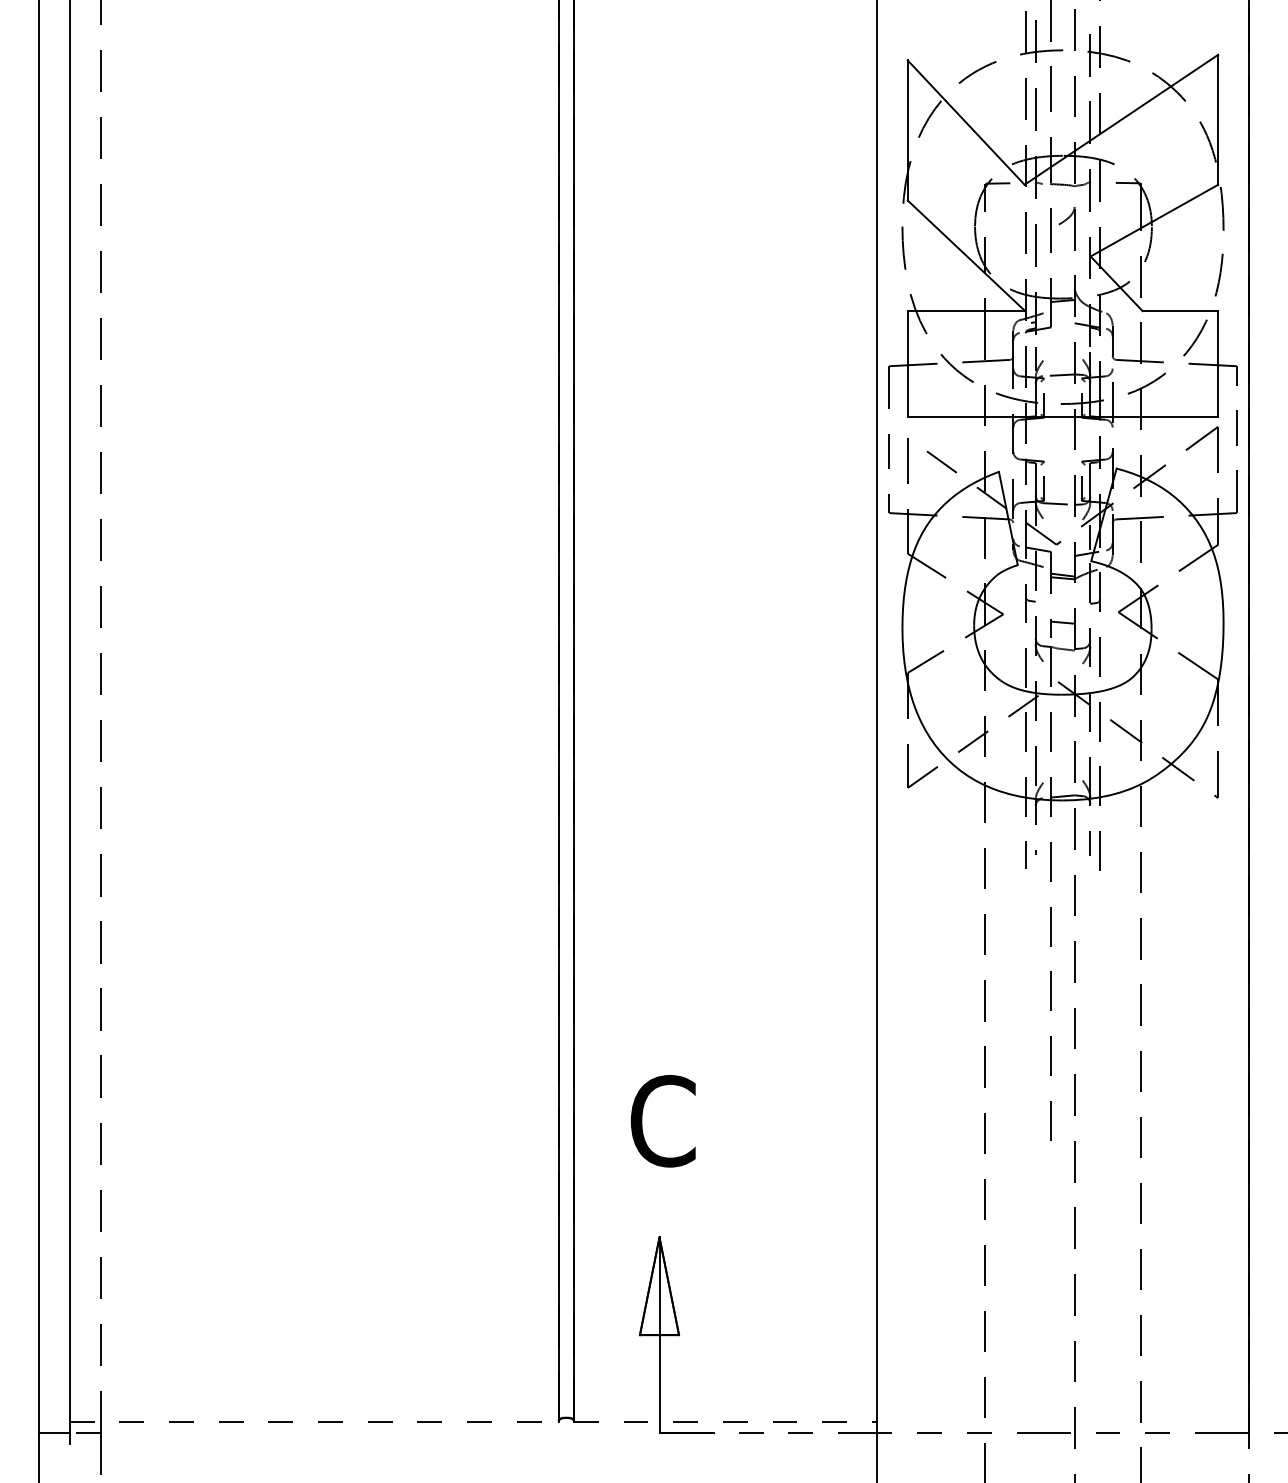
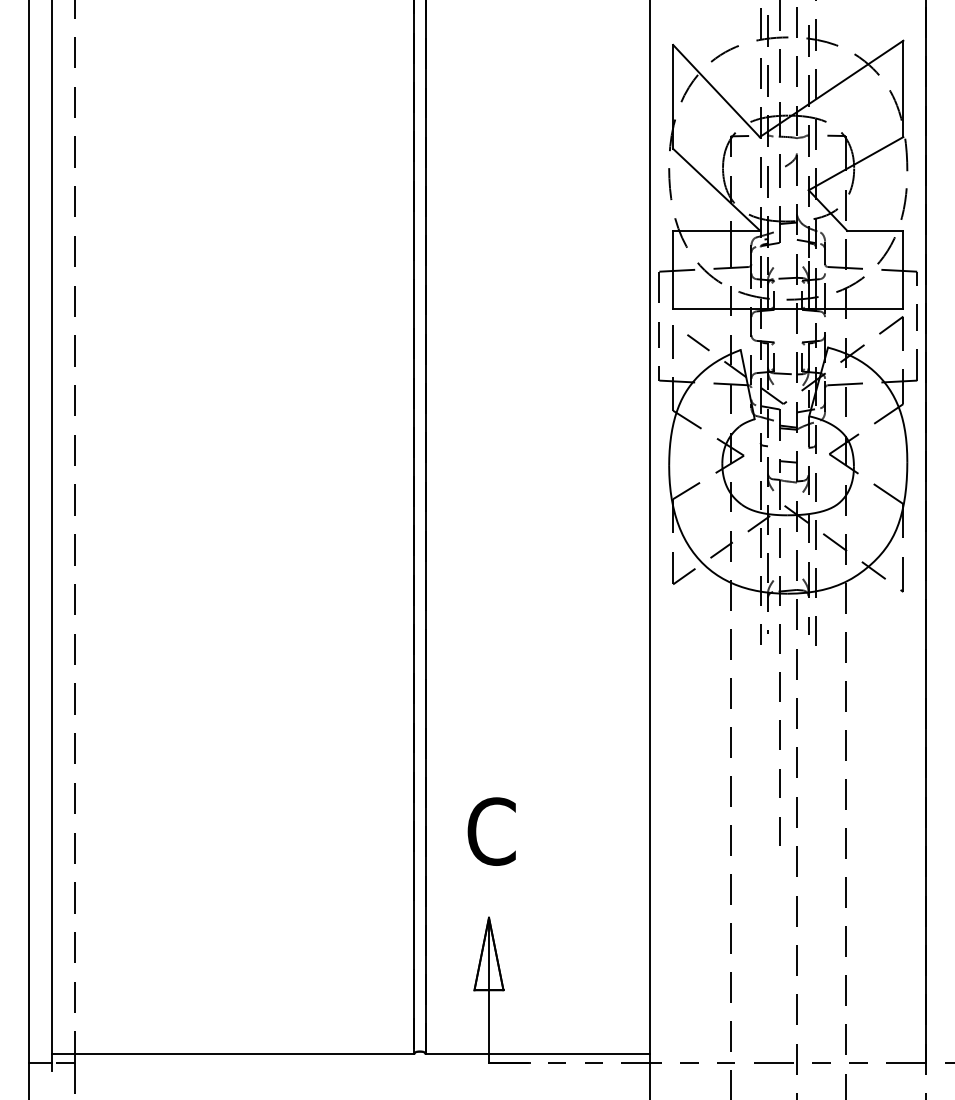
line: (314, 1421) -> (233, 1054), dashed -> solid
line: (726, 1421) -> (538, 1054), dashed -> solid

